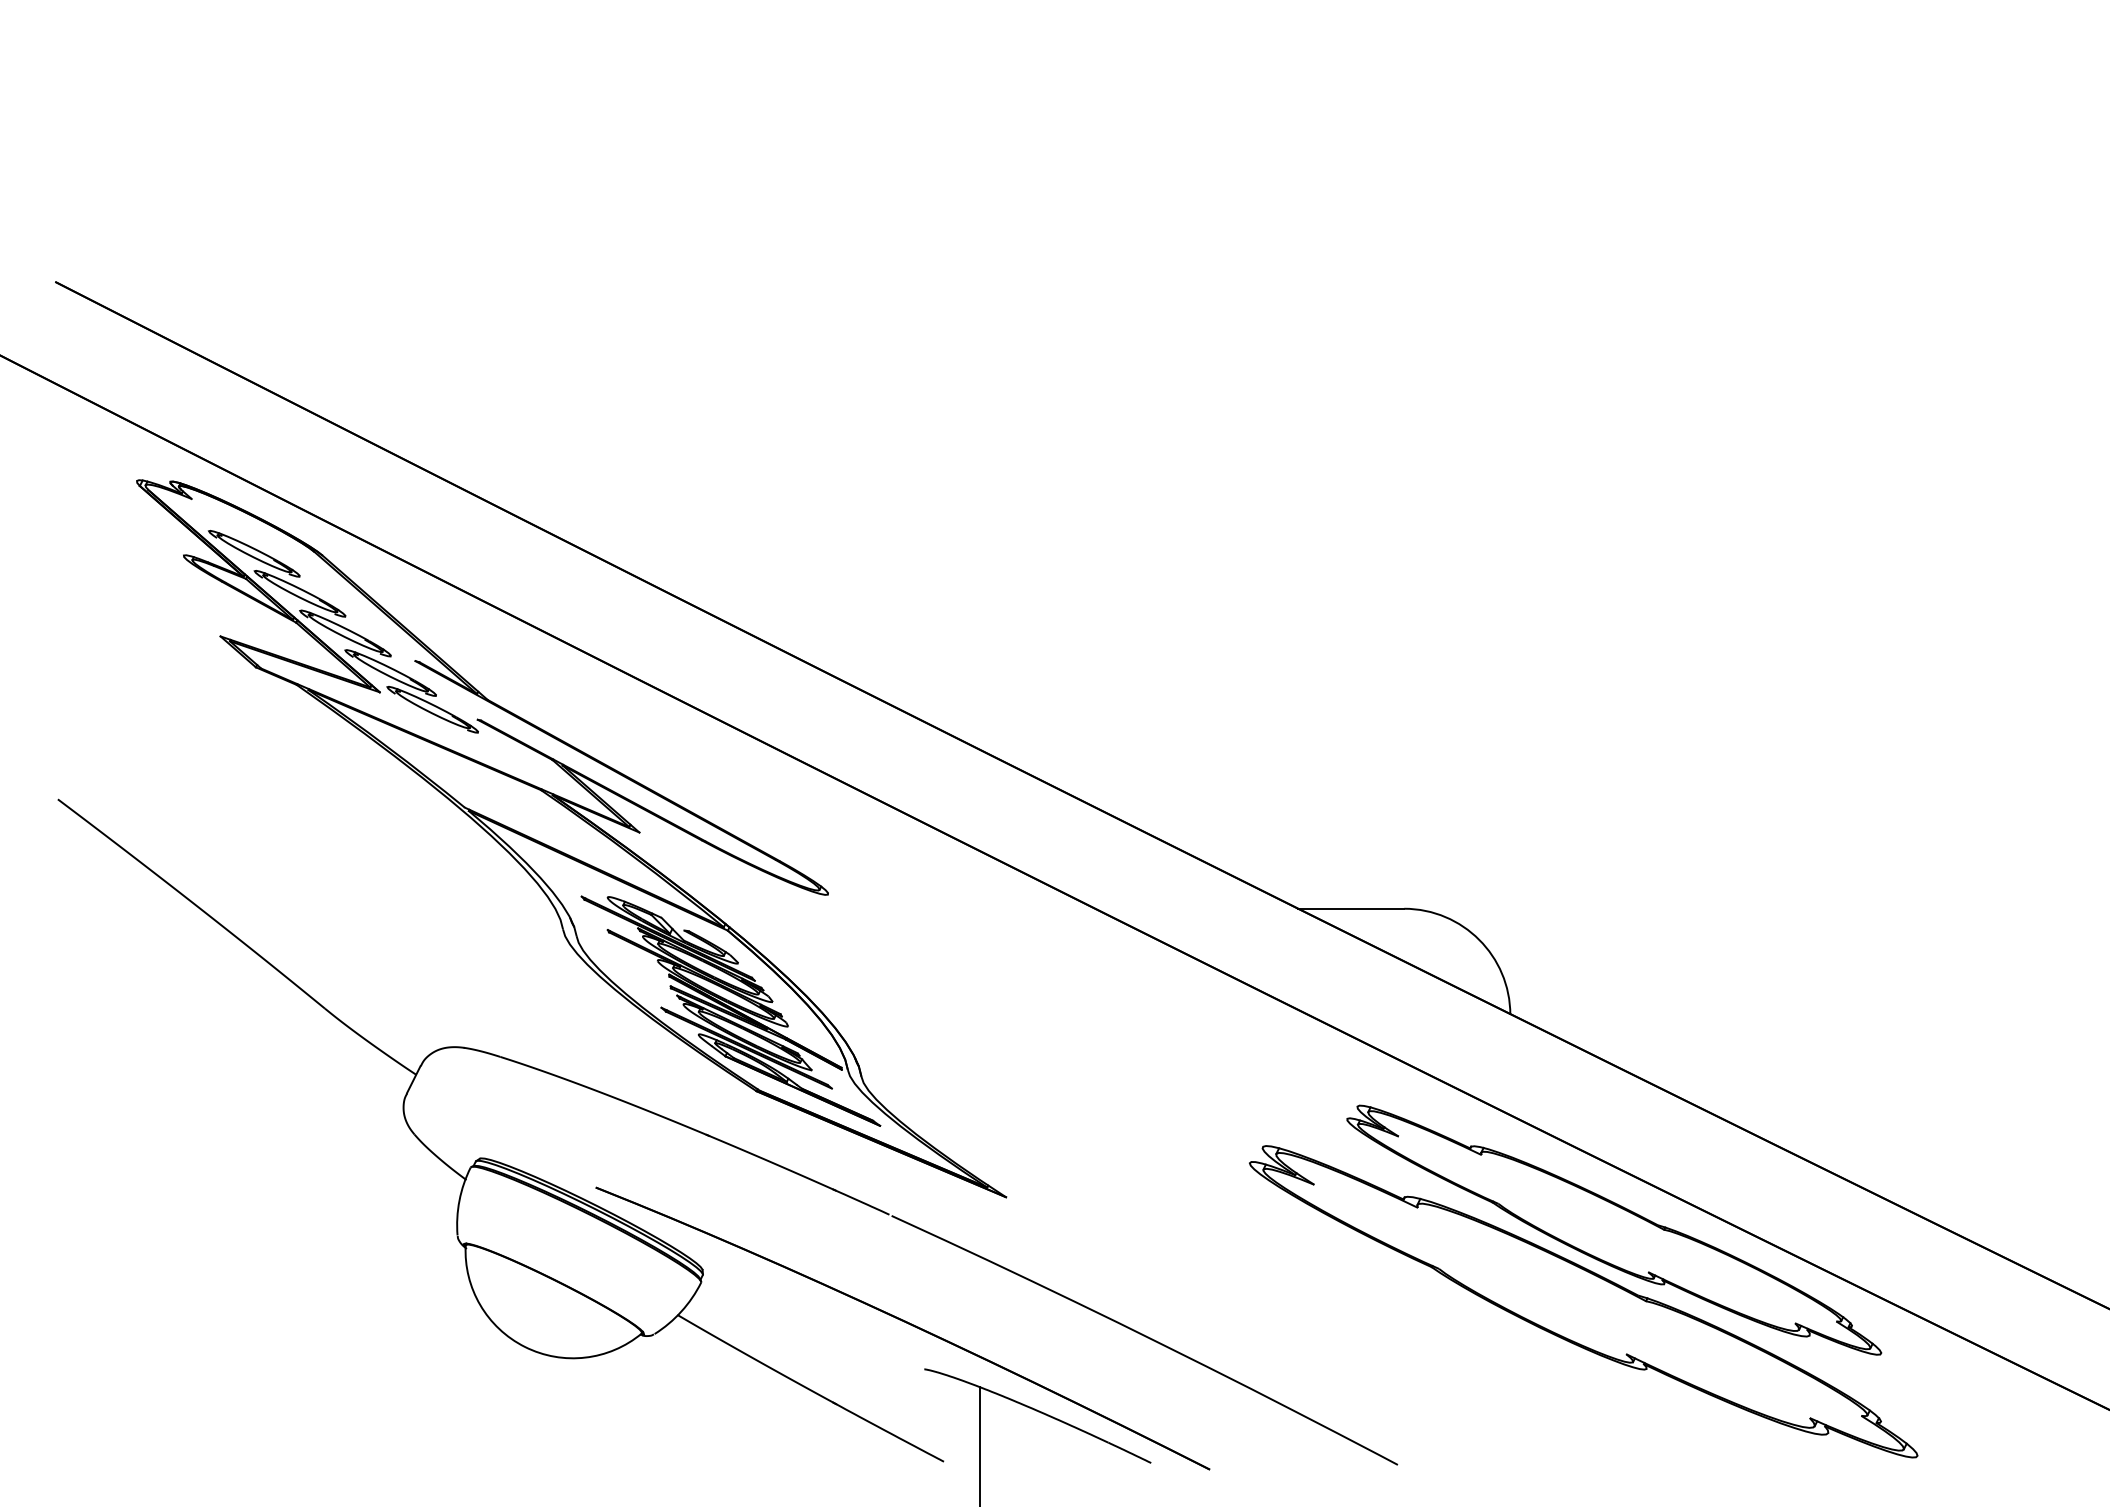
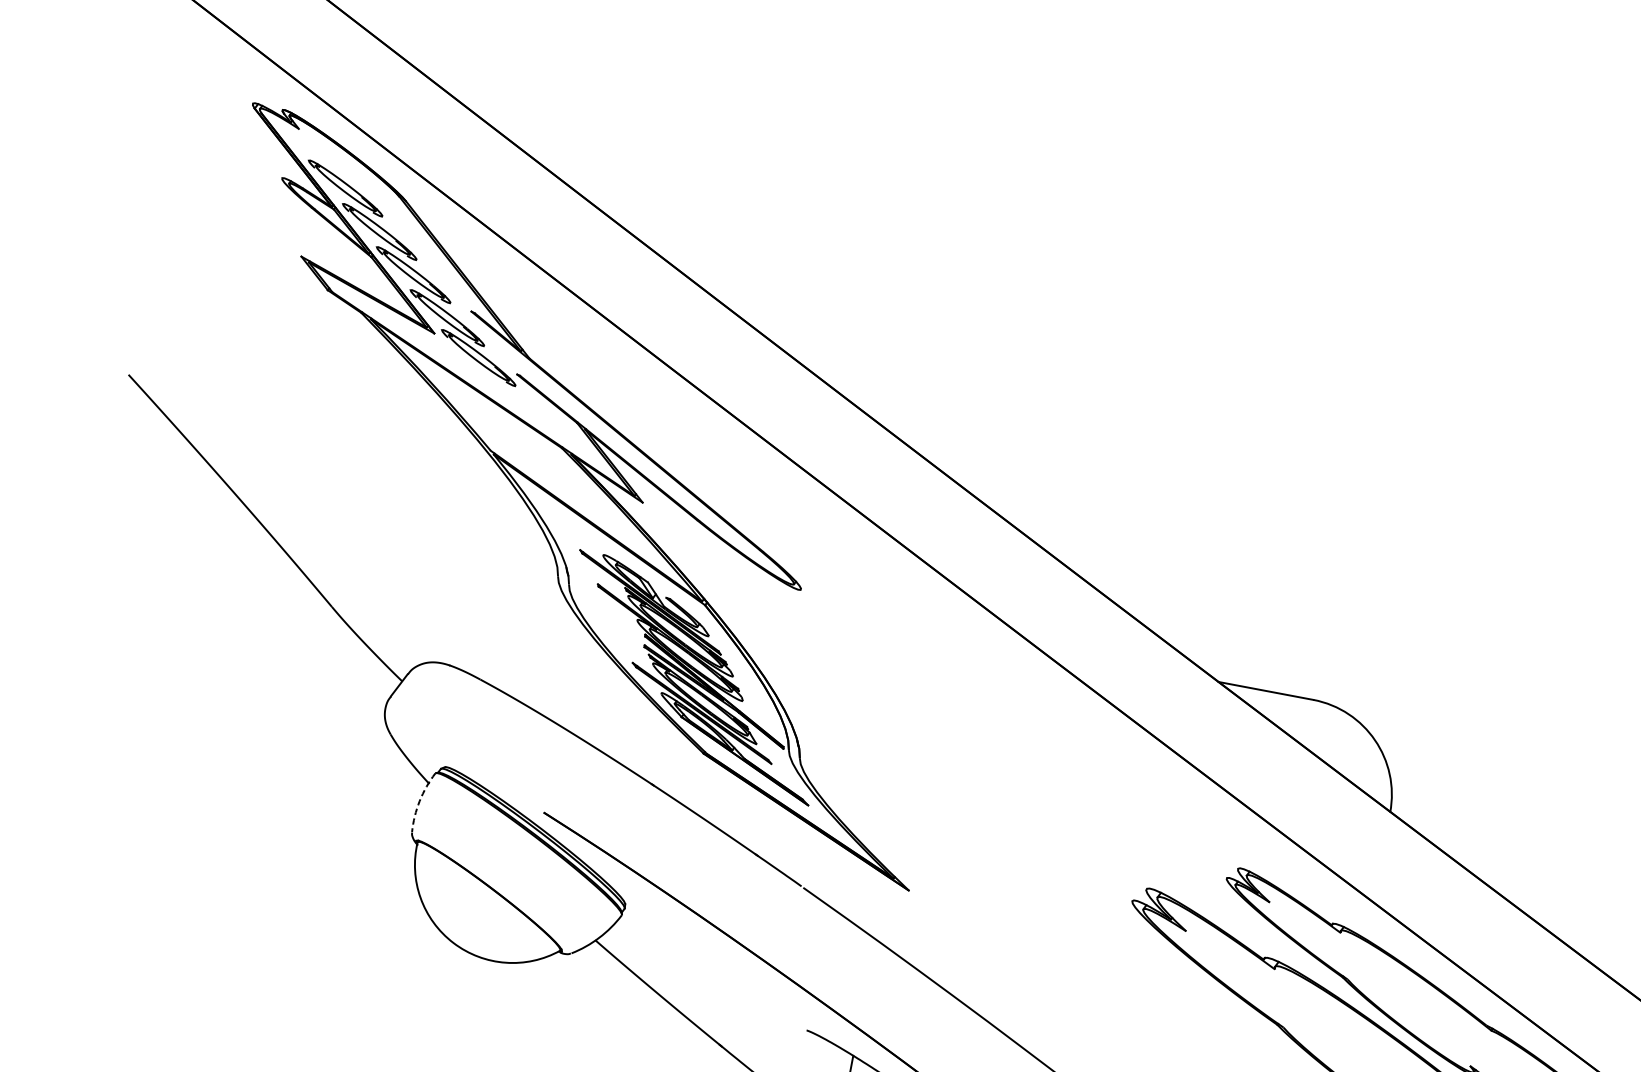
arc: (459, 1200) -> (419, 801), solid -> dashed

